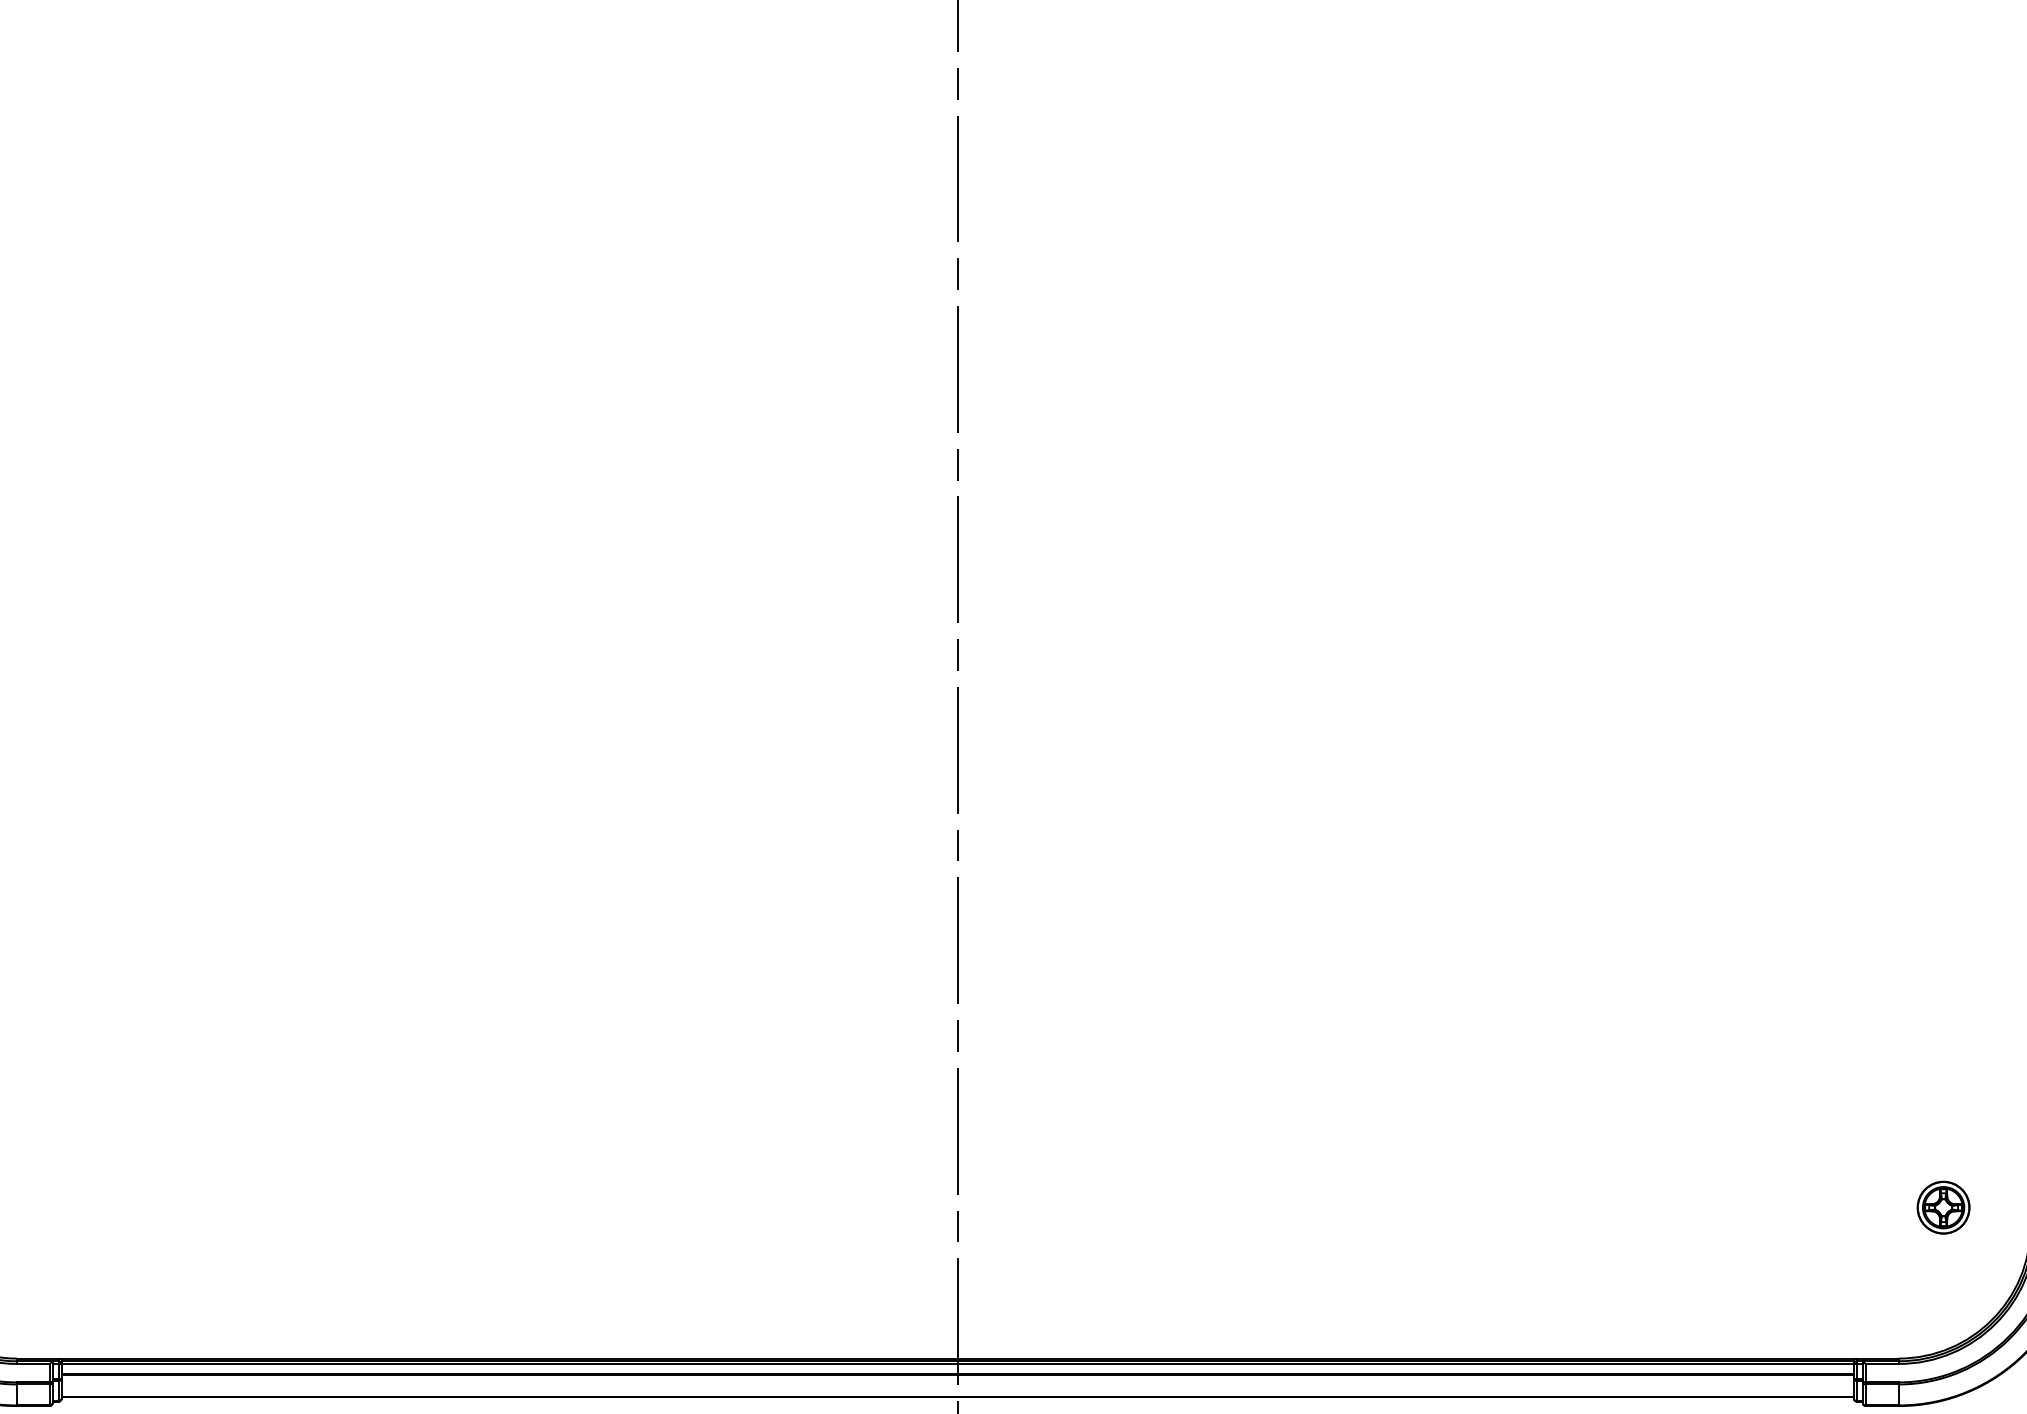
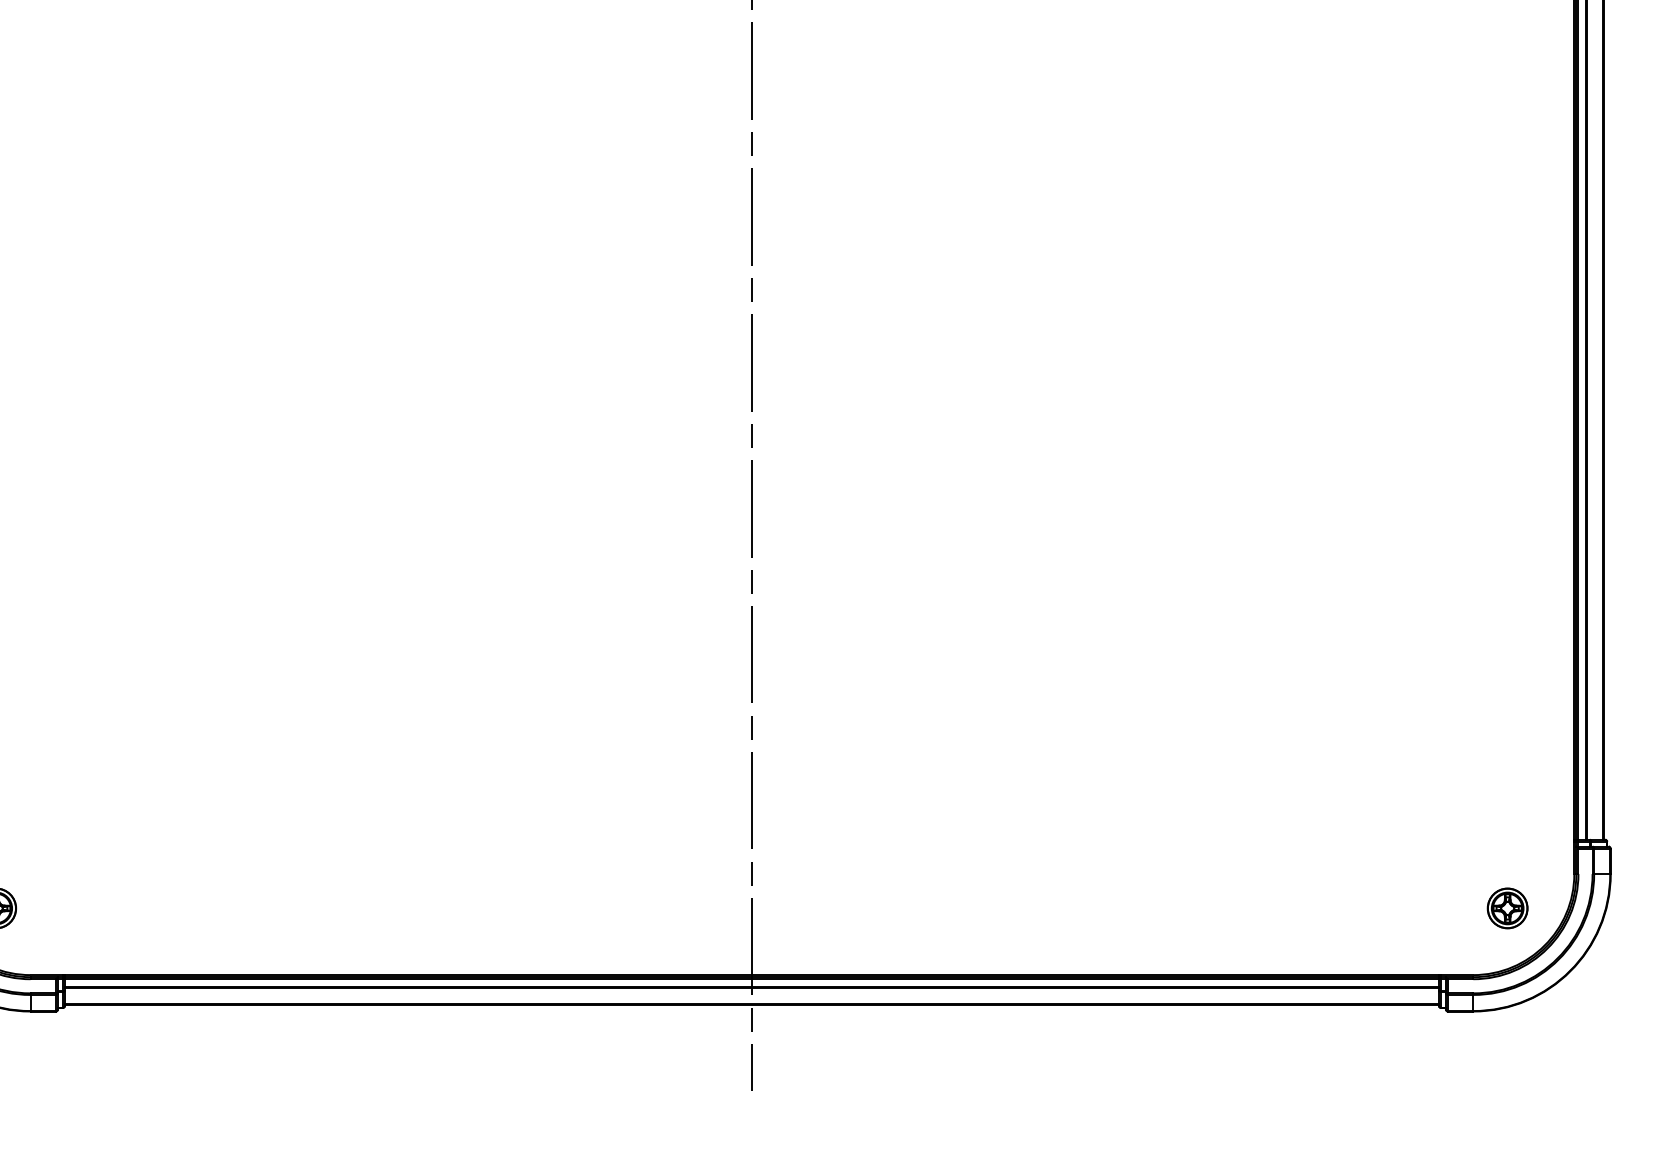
part: (1943, 1207) -> (1507, 908), moved

